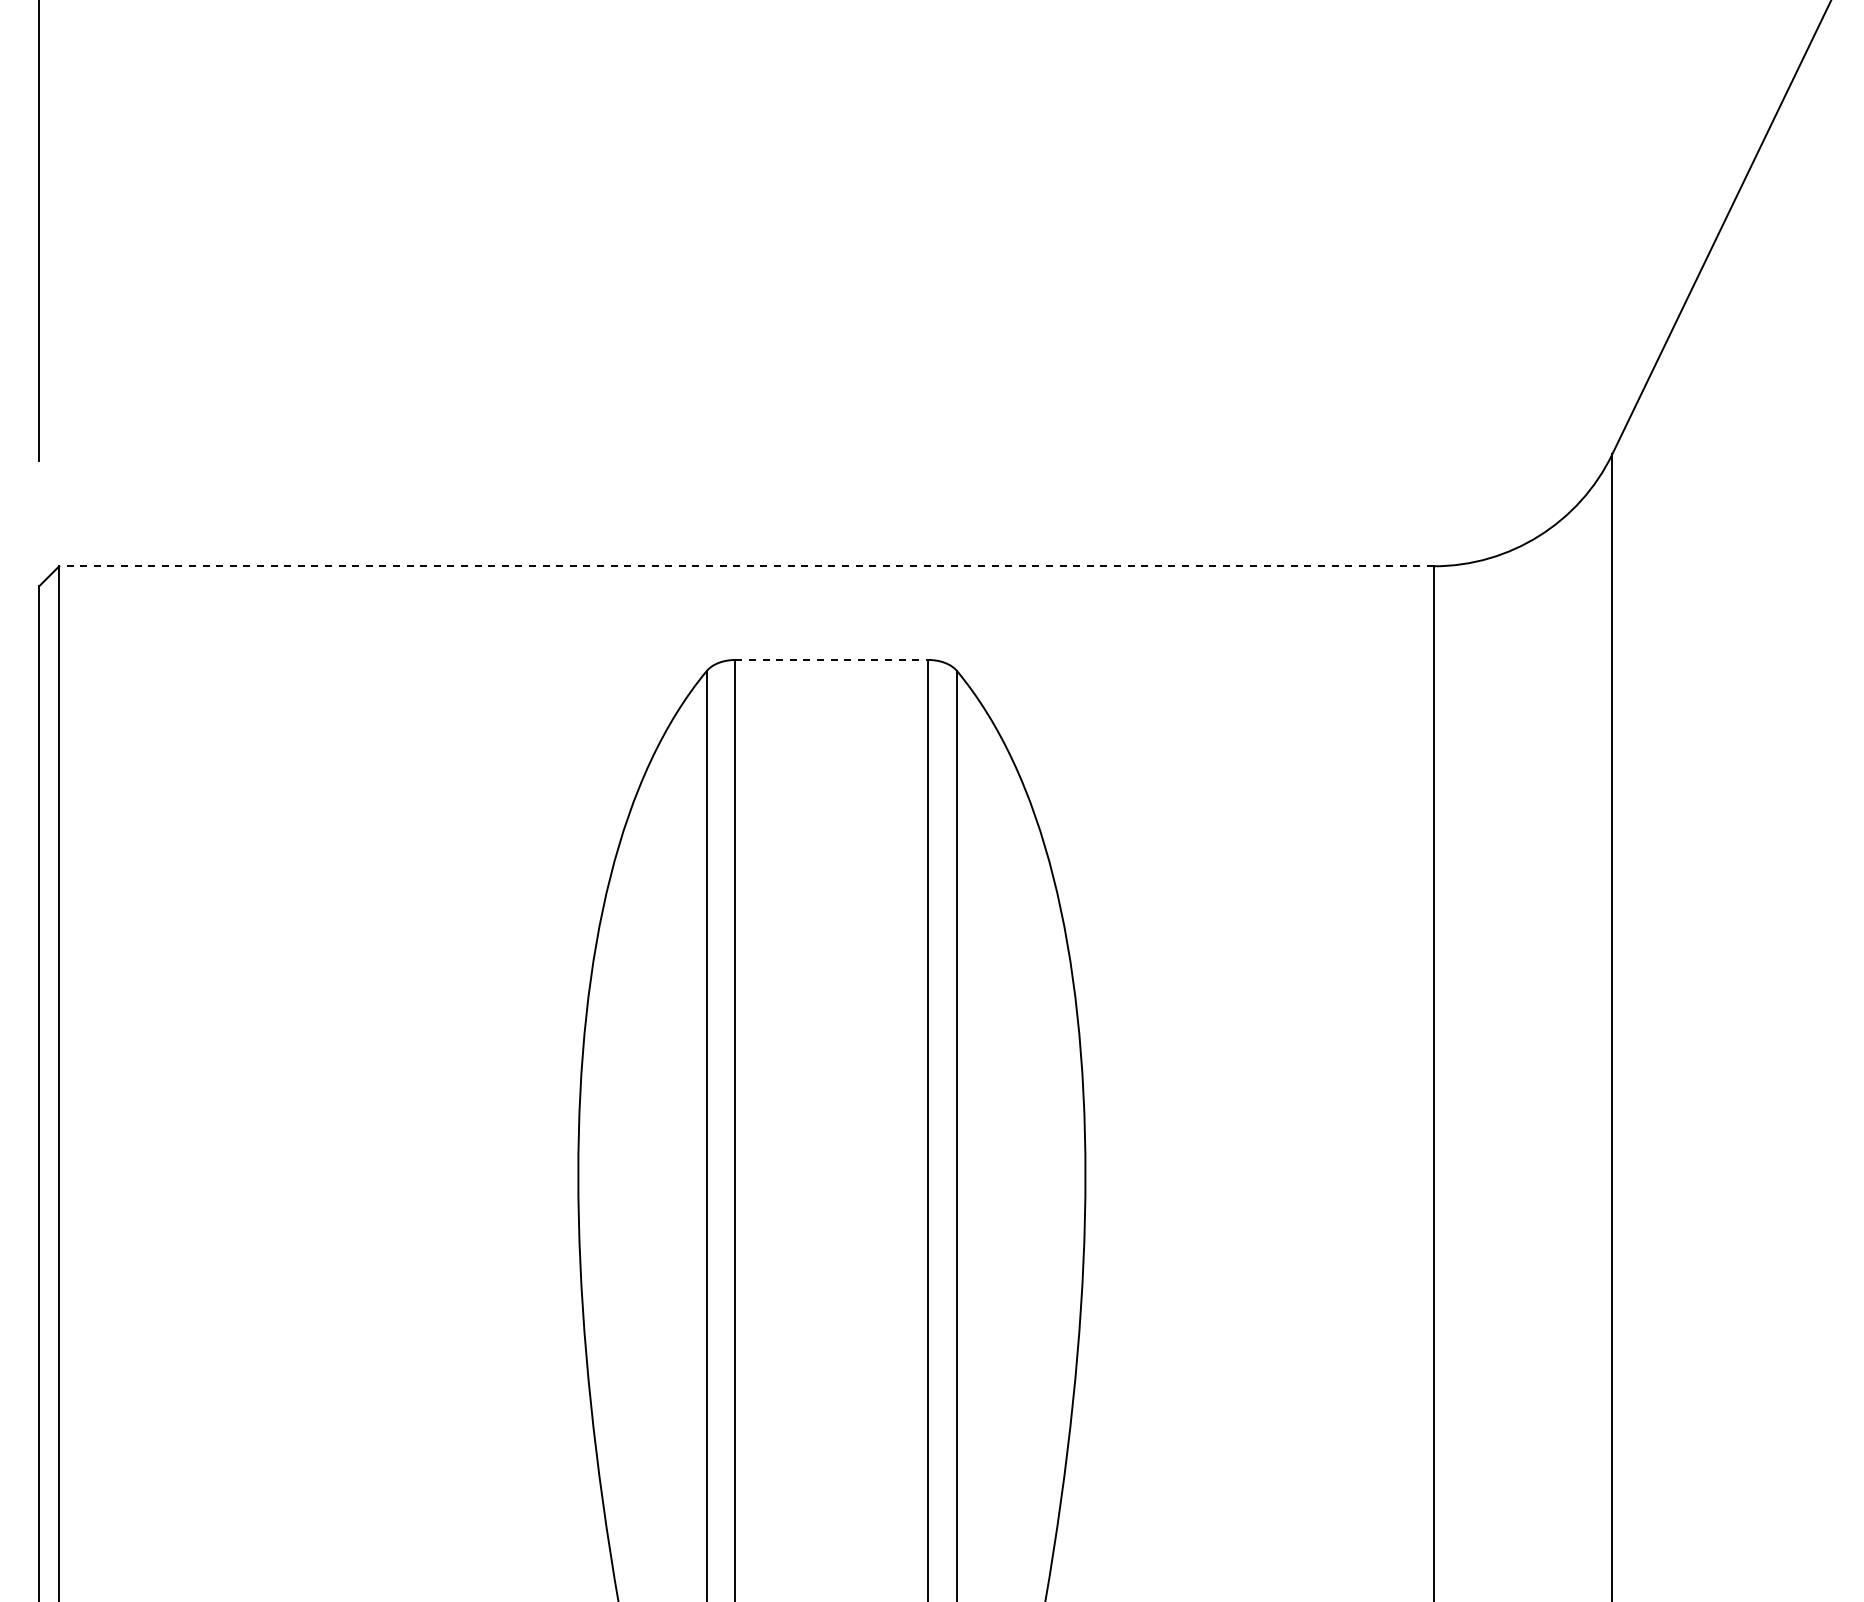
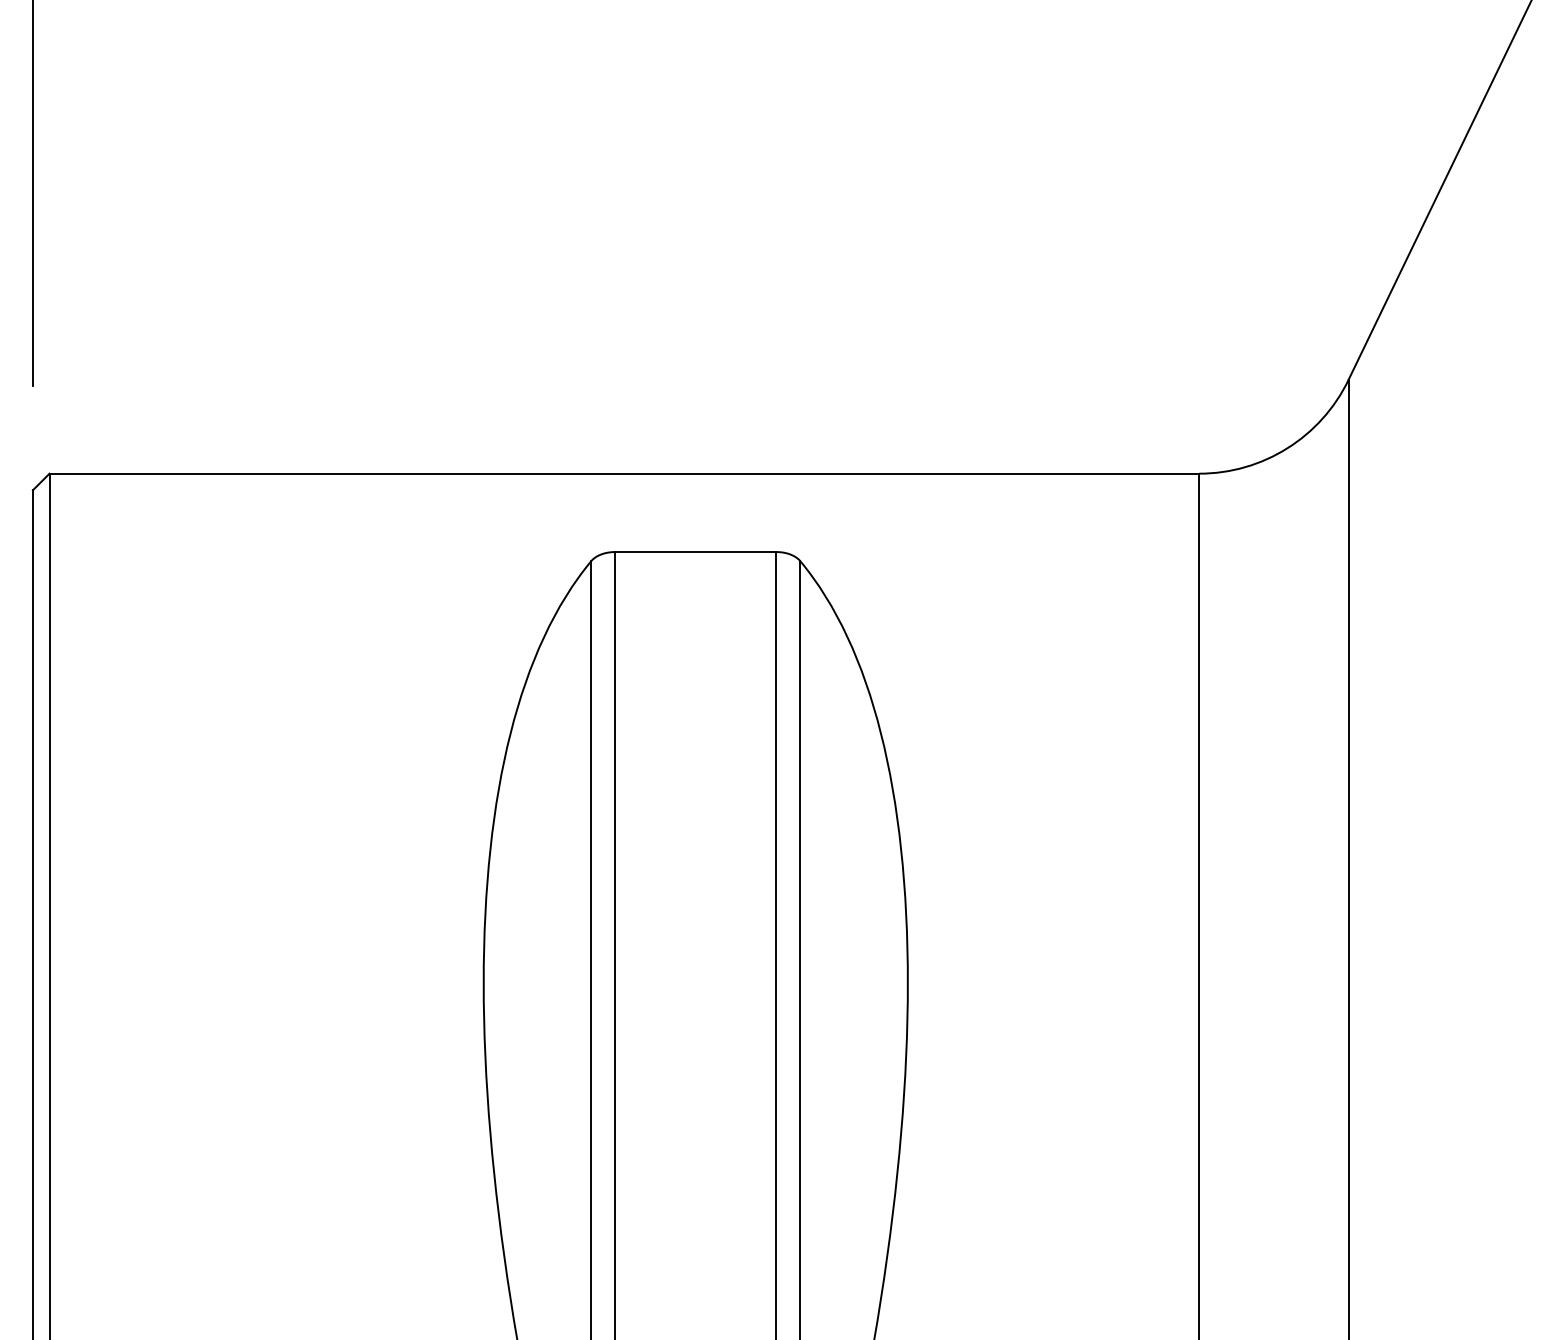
line: (746, 566) -> (624, 473), dashed -> solid
line: (832, 659) -> (696, 551), dashed -> solid

